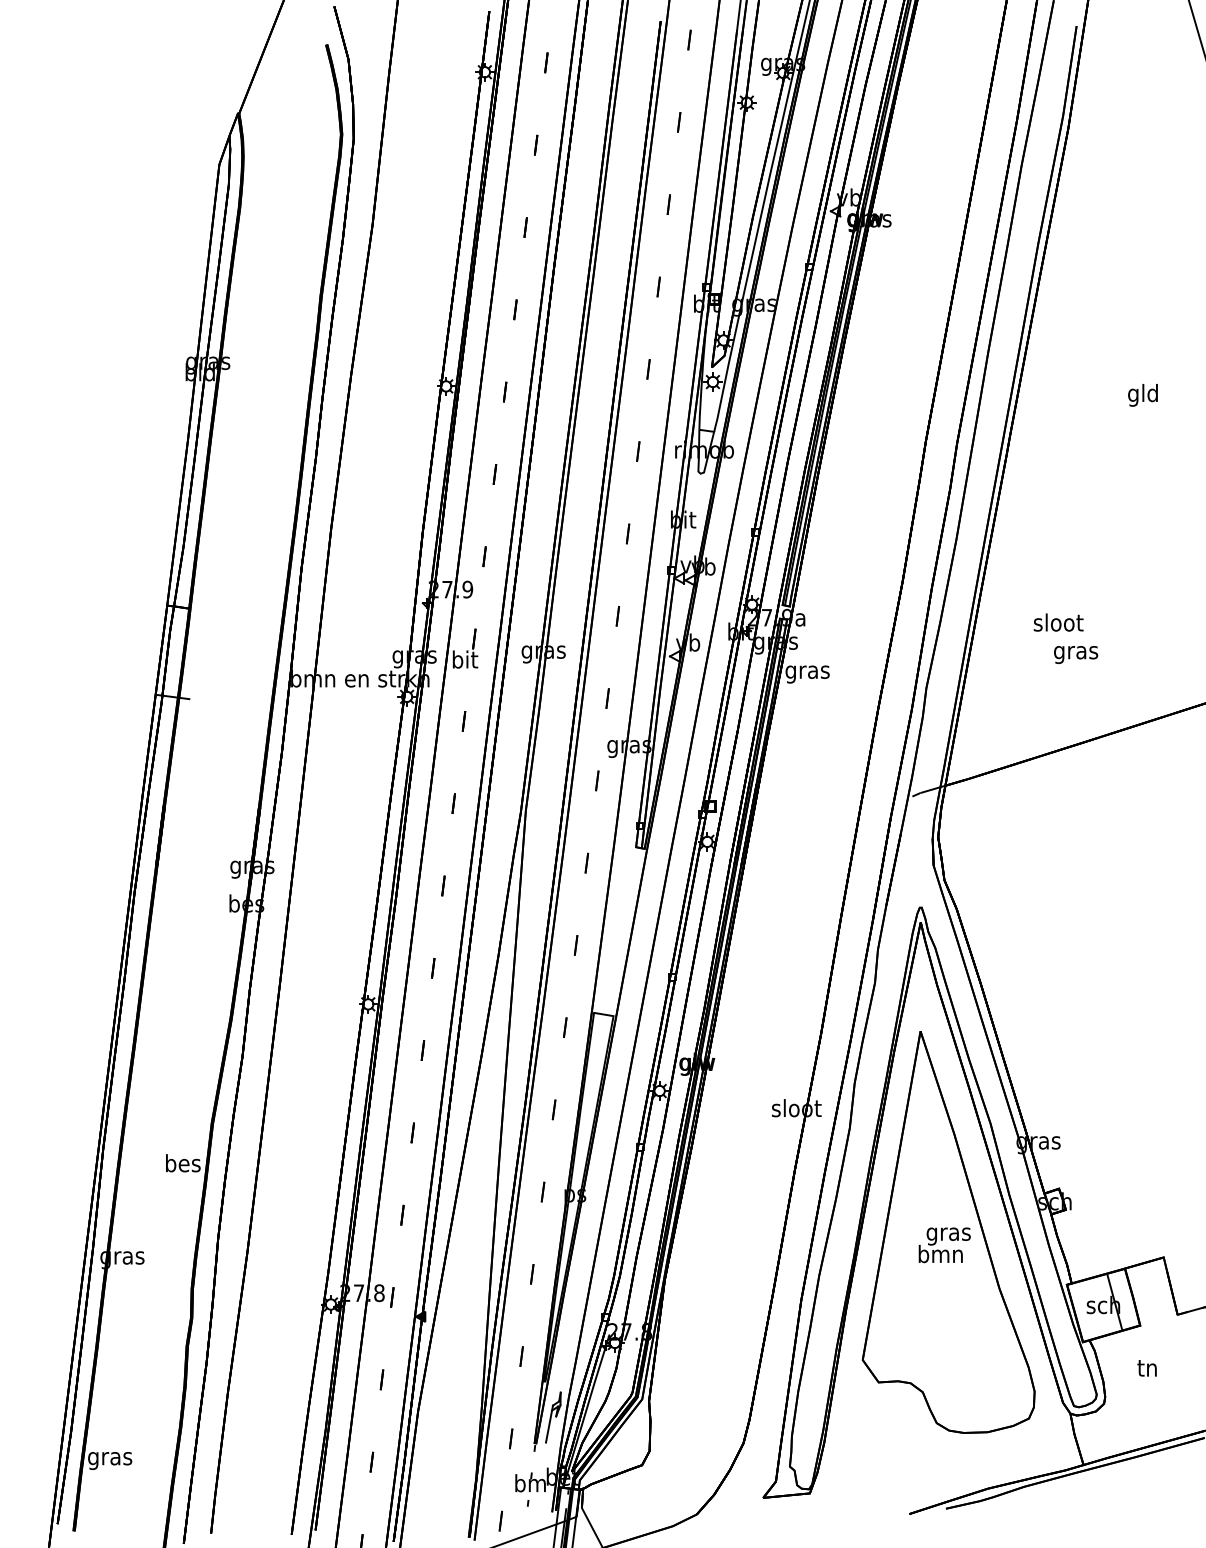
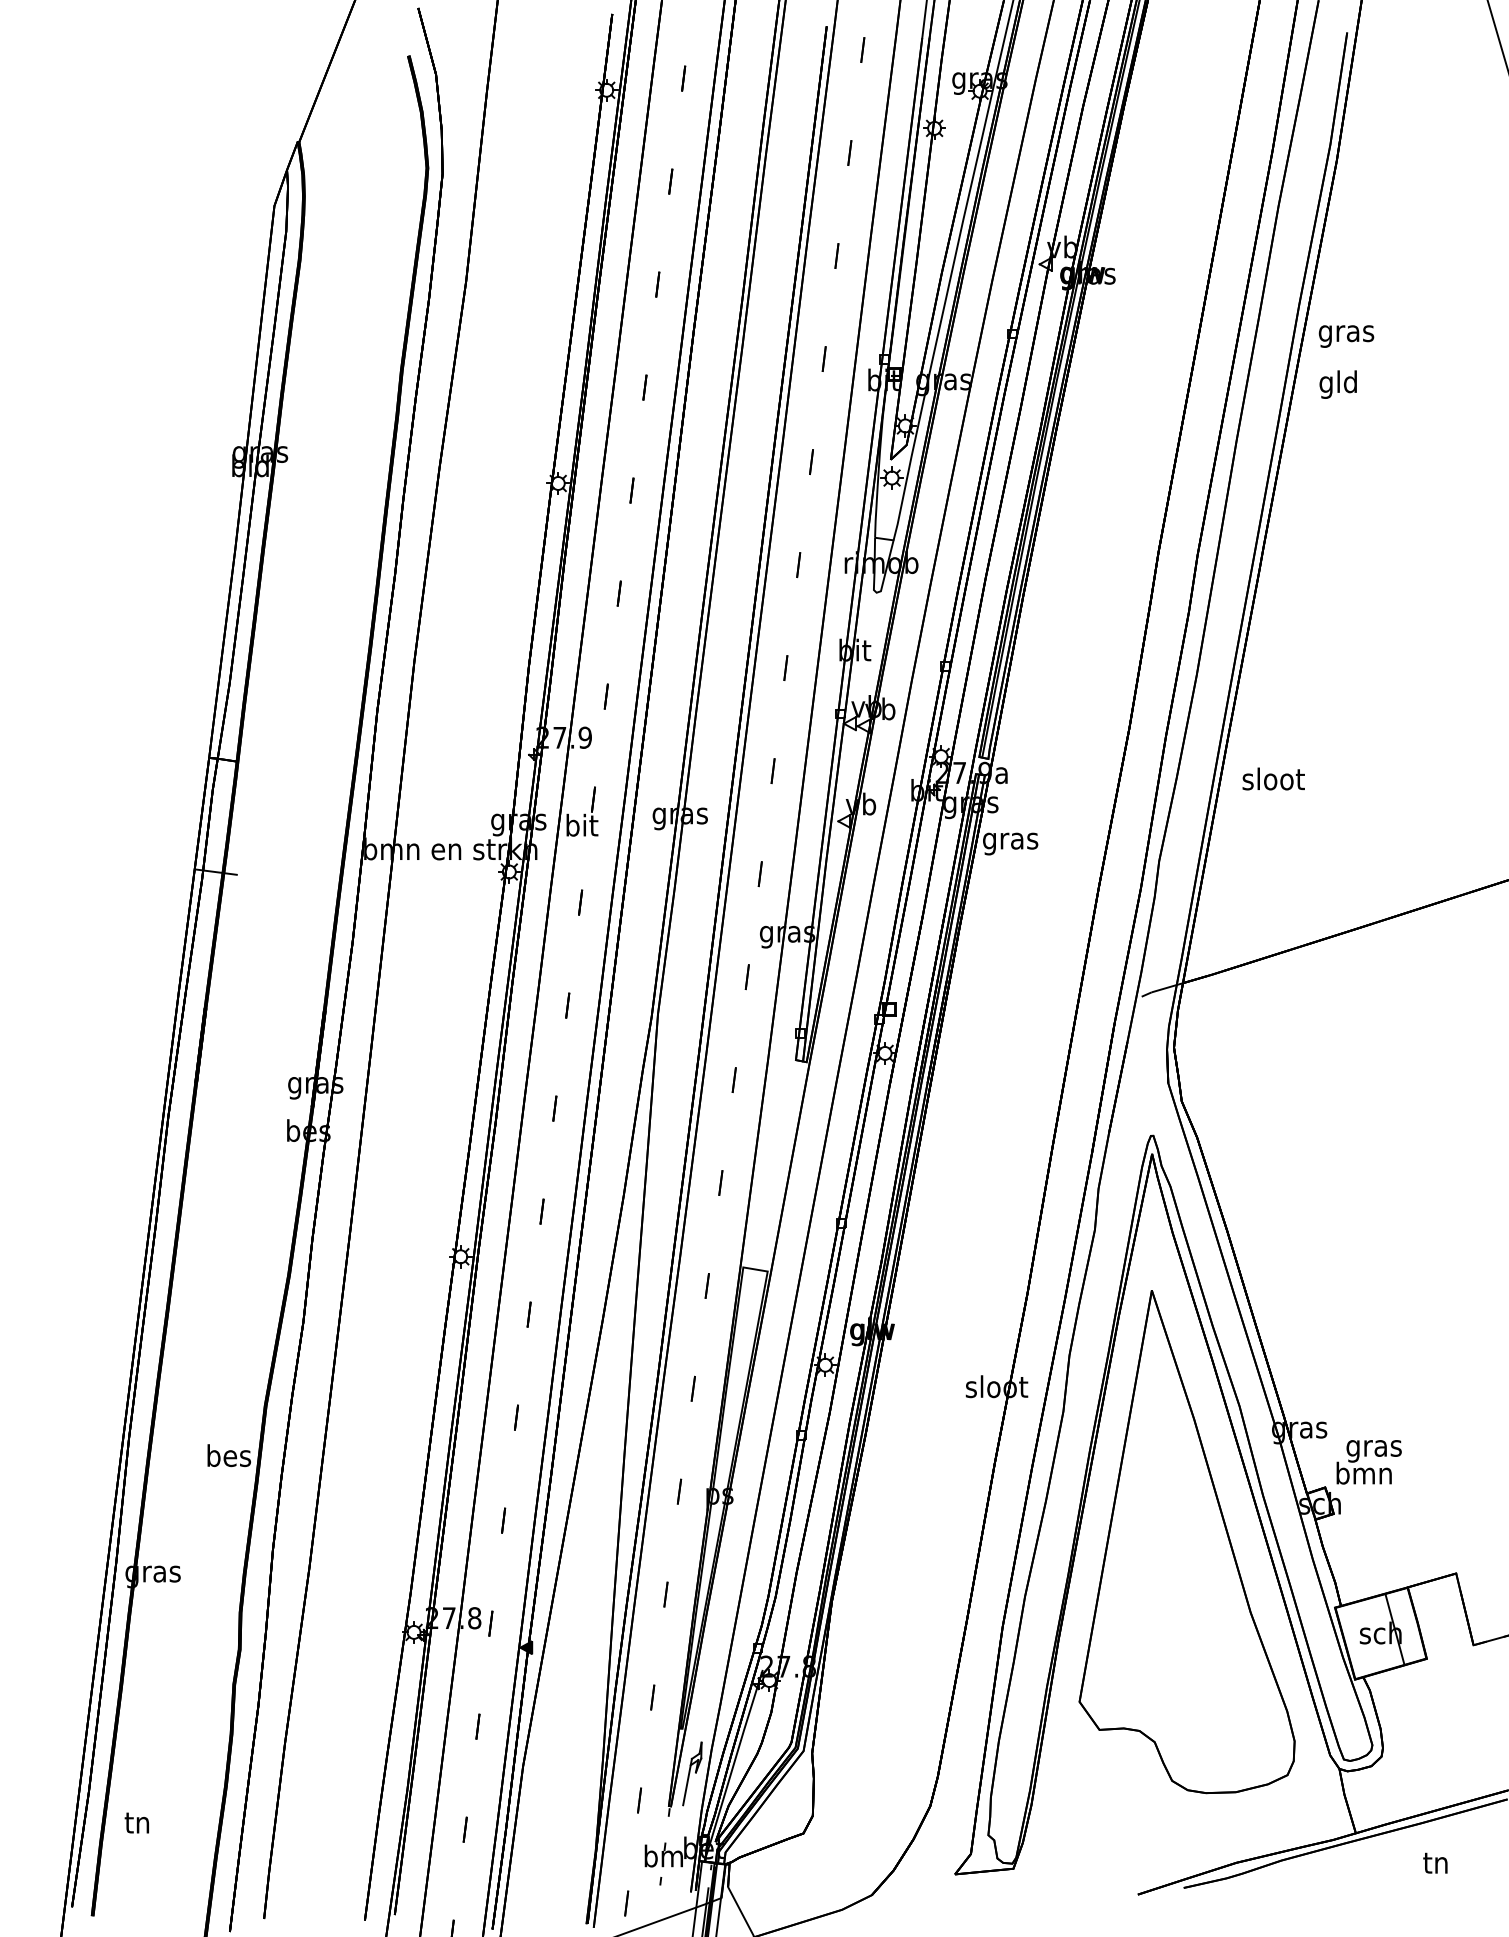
text: (1142, 395) -> (1337, 384), moved
text: (1058, 622) -> (1273, 778), moved
text: (1076, 654) -> (1346, 336), moved
text: (944, 1245) -> (1368, 1462), moved
text: (1147, 1367) -> (1435, 1862), moved
text: (109, 1458) -> (137, 1825), gras -> tn

